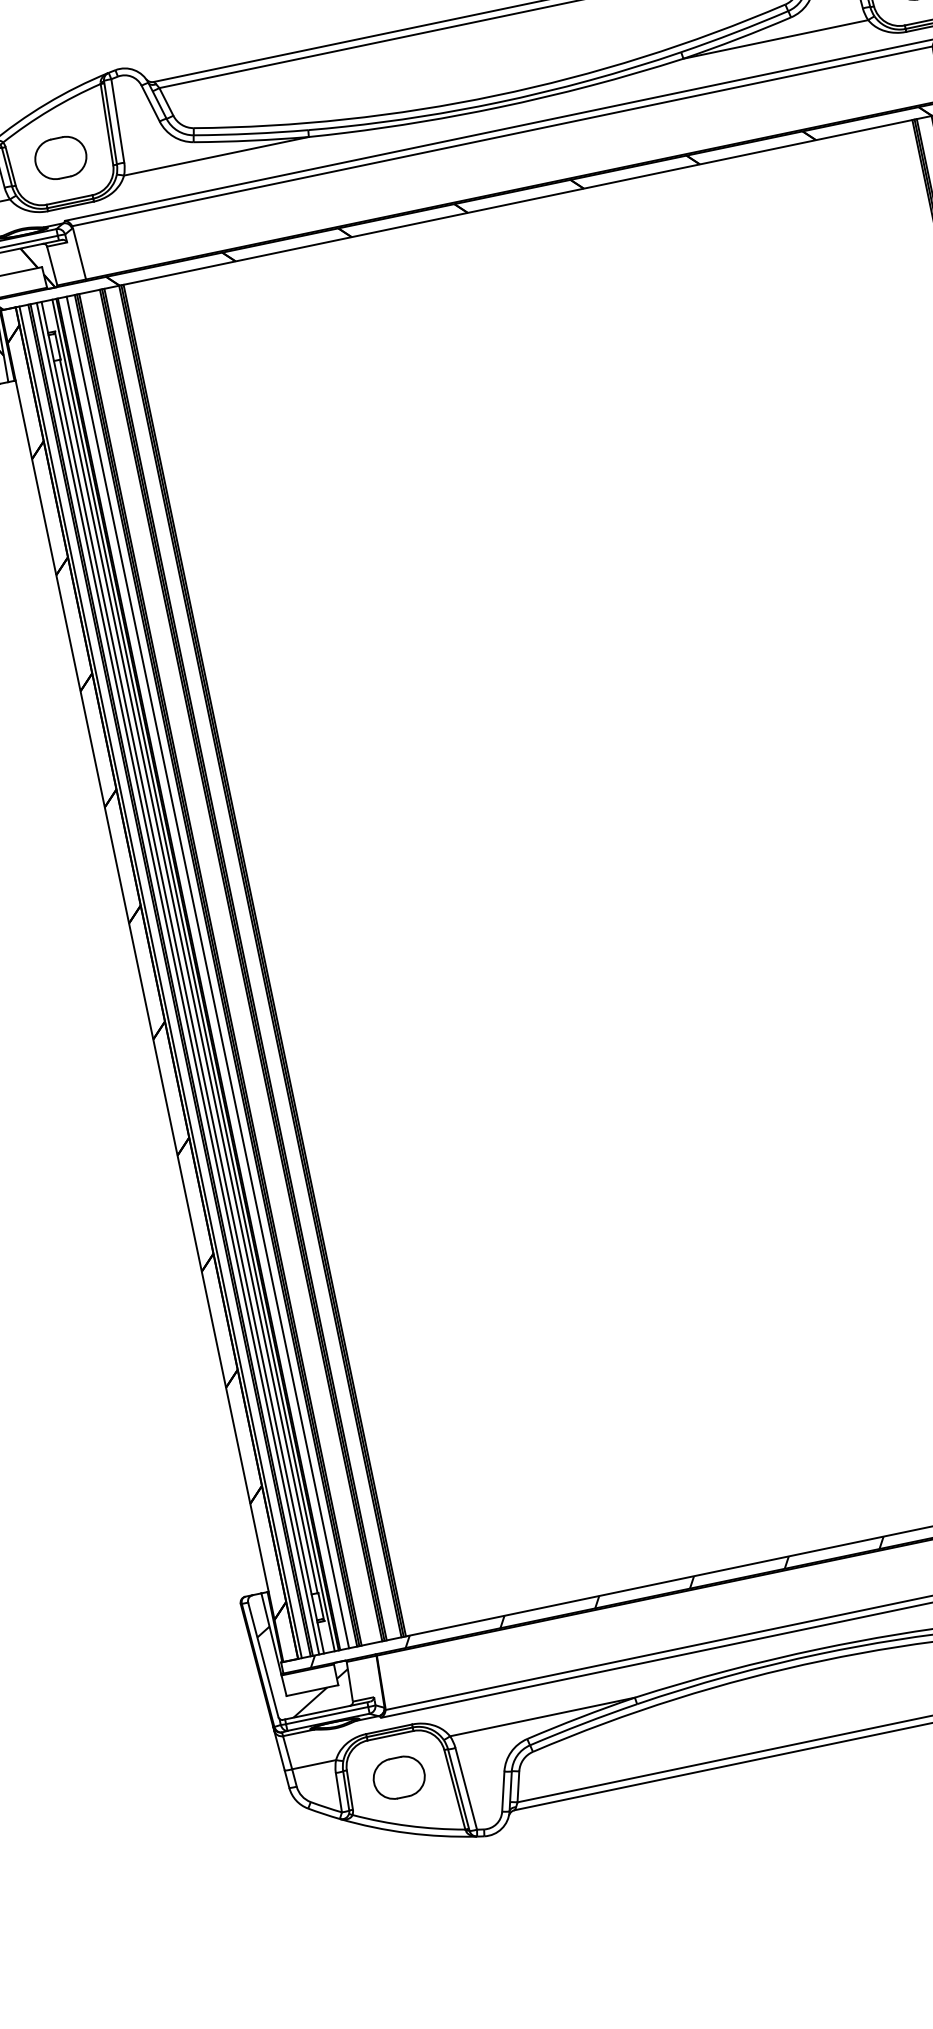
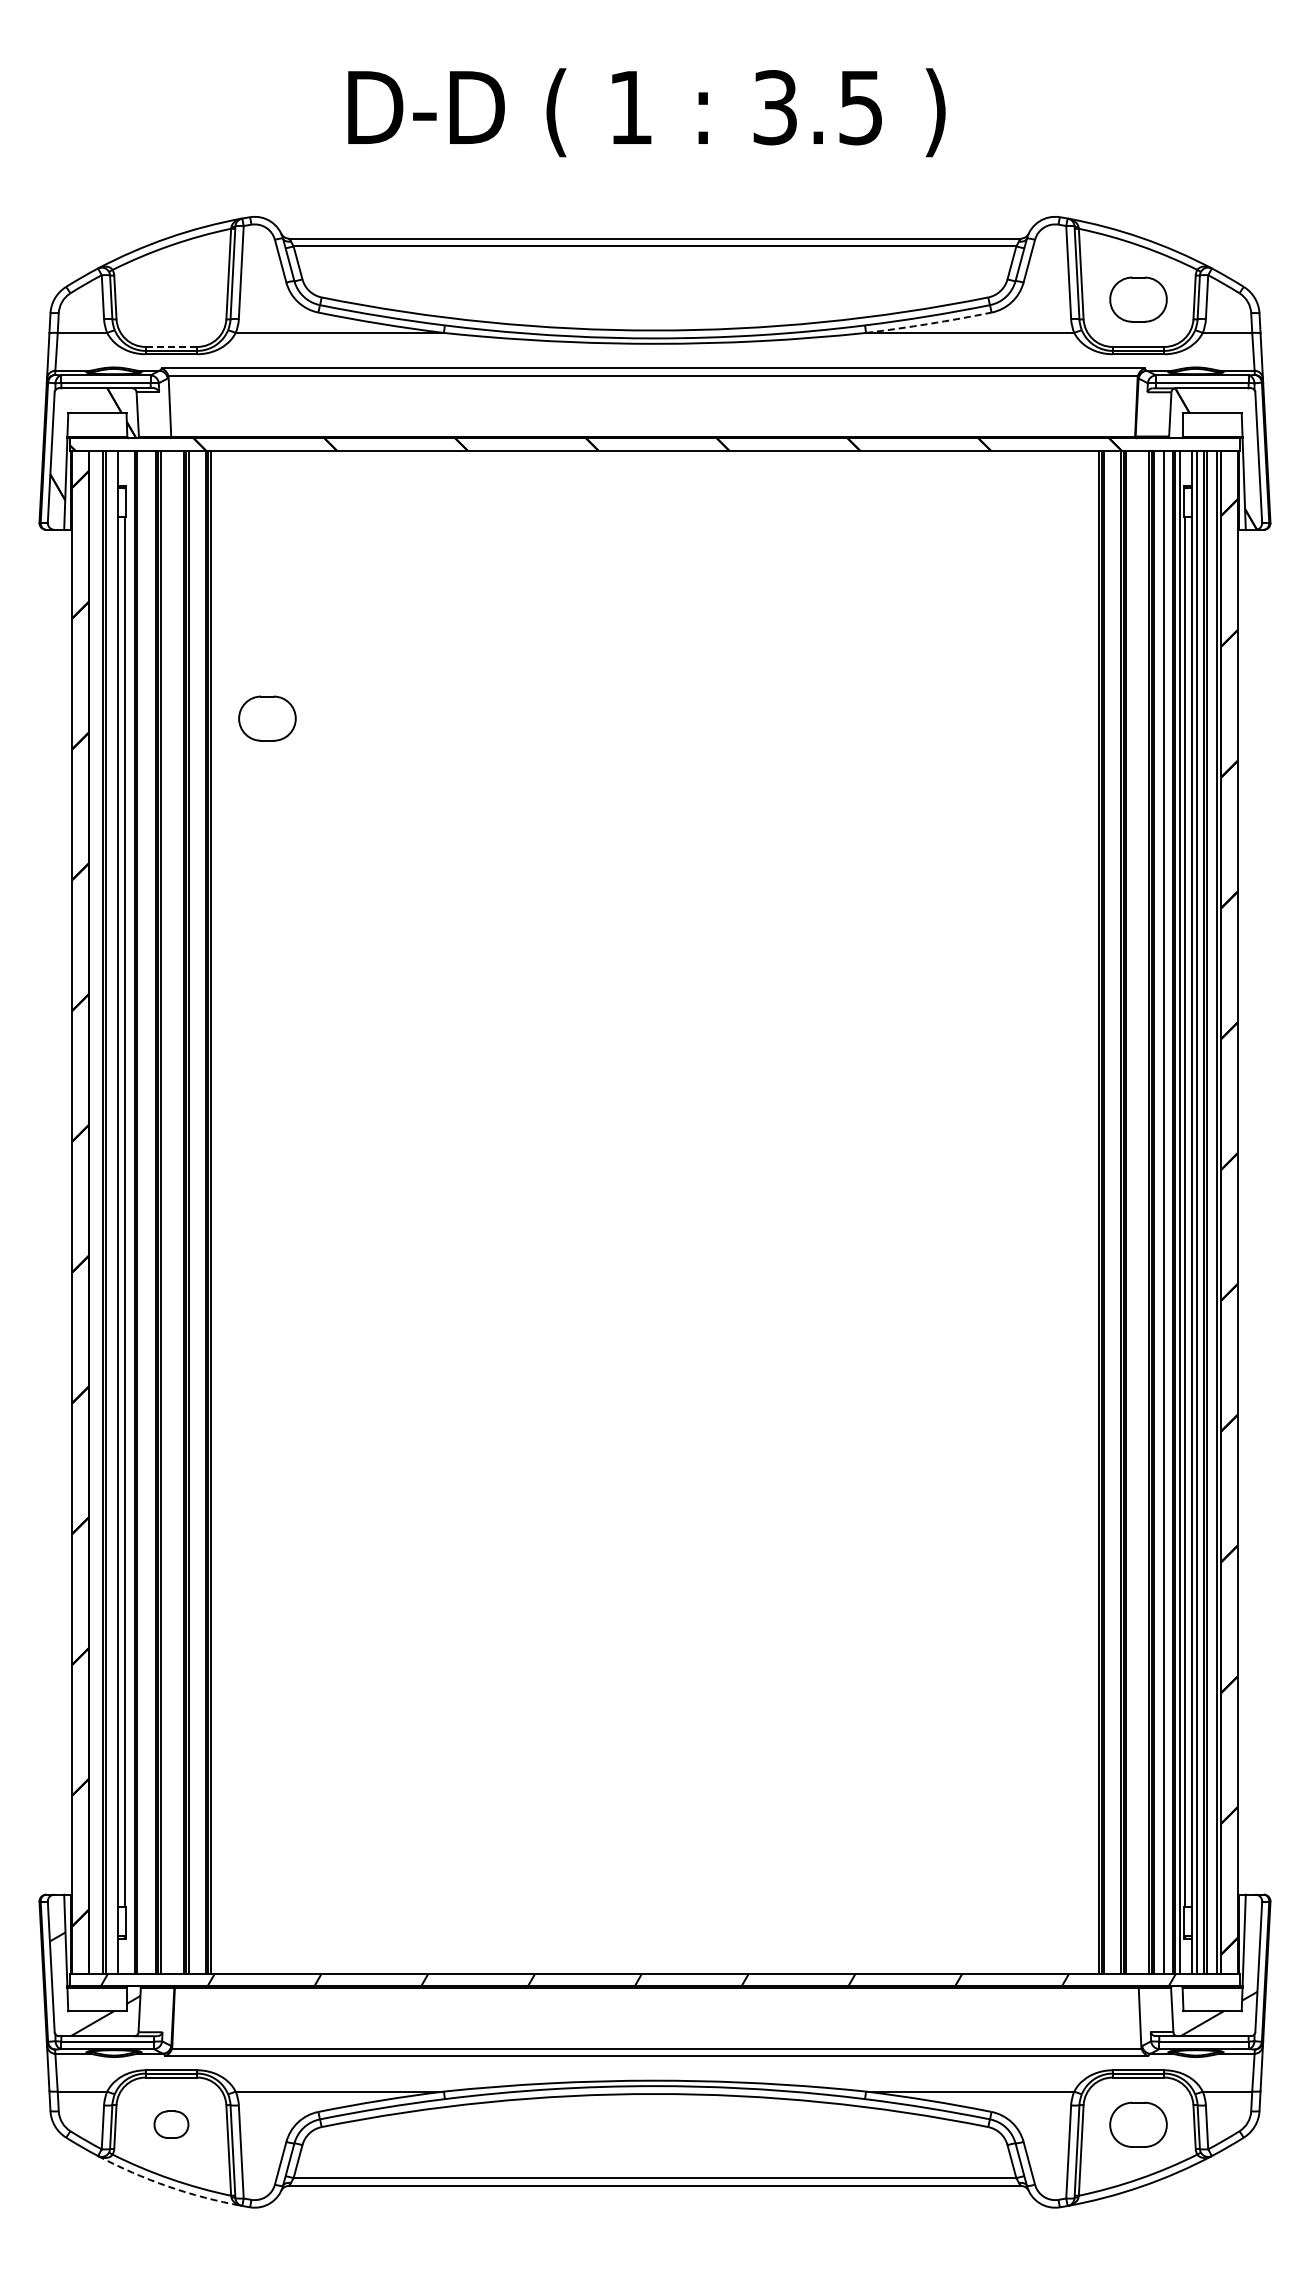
arc: (738, 38) -> (929, 323), solid -> dashed
part: (60, 157) -> (267, 718), moved
line: (69, 199) -> (171, 346), solid -> dashed
line: (207, 971) -> (146, 1211), removed
line: (193, 974) -> (130, 1211), removed
line: (177, 978) -> (112, 1211), removed
line: (160, 981) -> (93, 1211), removed
part: (399, 1777) -> (171, 2124), size x0.6
arc: (408, 1832) -> (168, 2186), solid -> dashed

